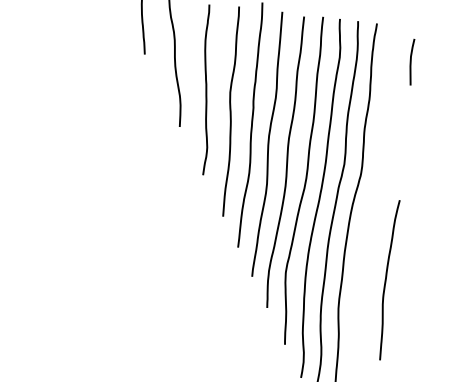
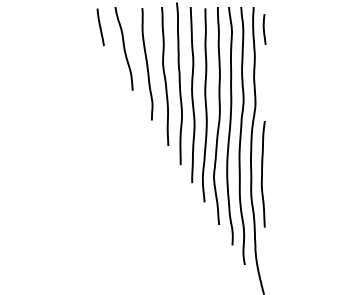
line: (411, 62) -> (264, 29), moved
curve: (386, 280) -> (262, 174), moved

